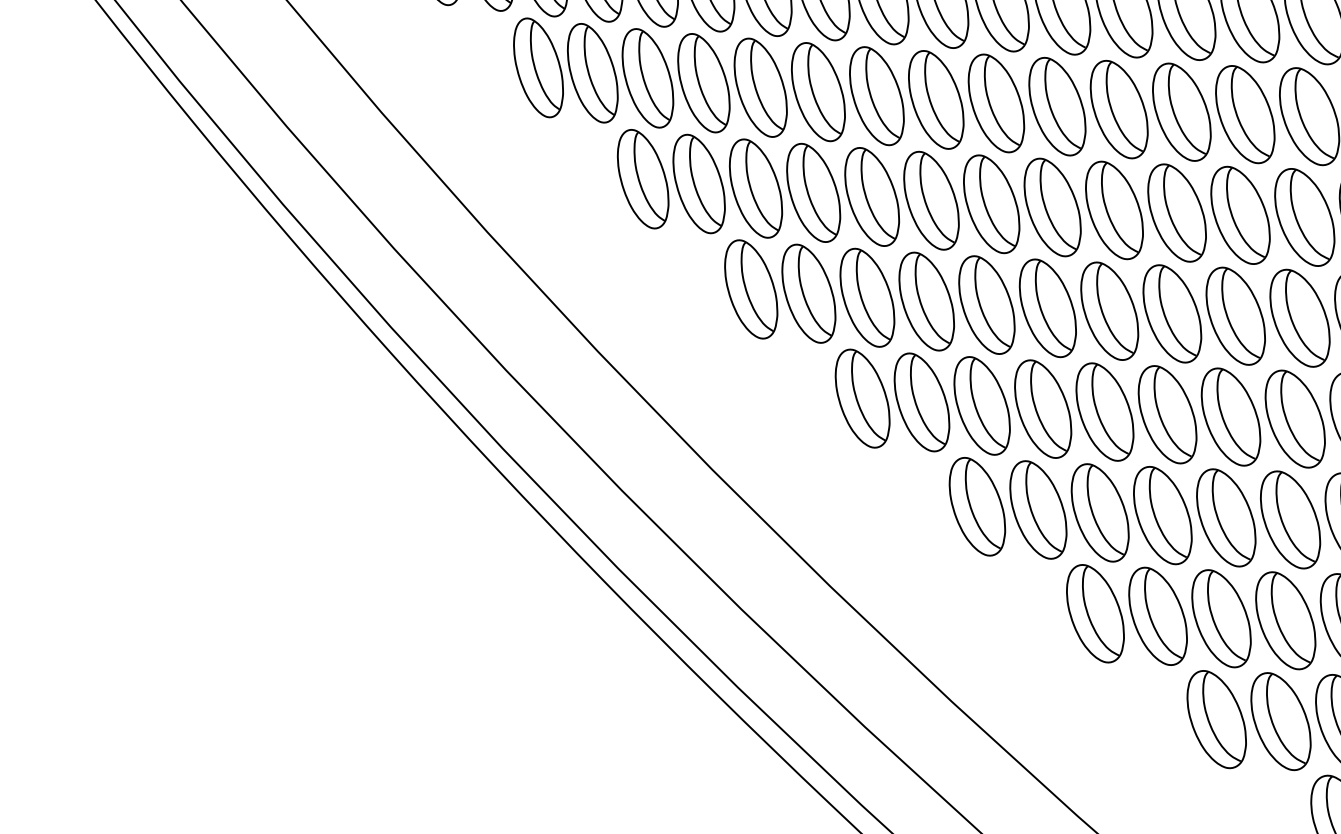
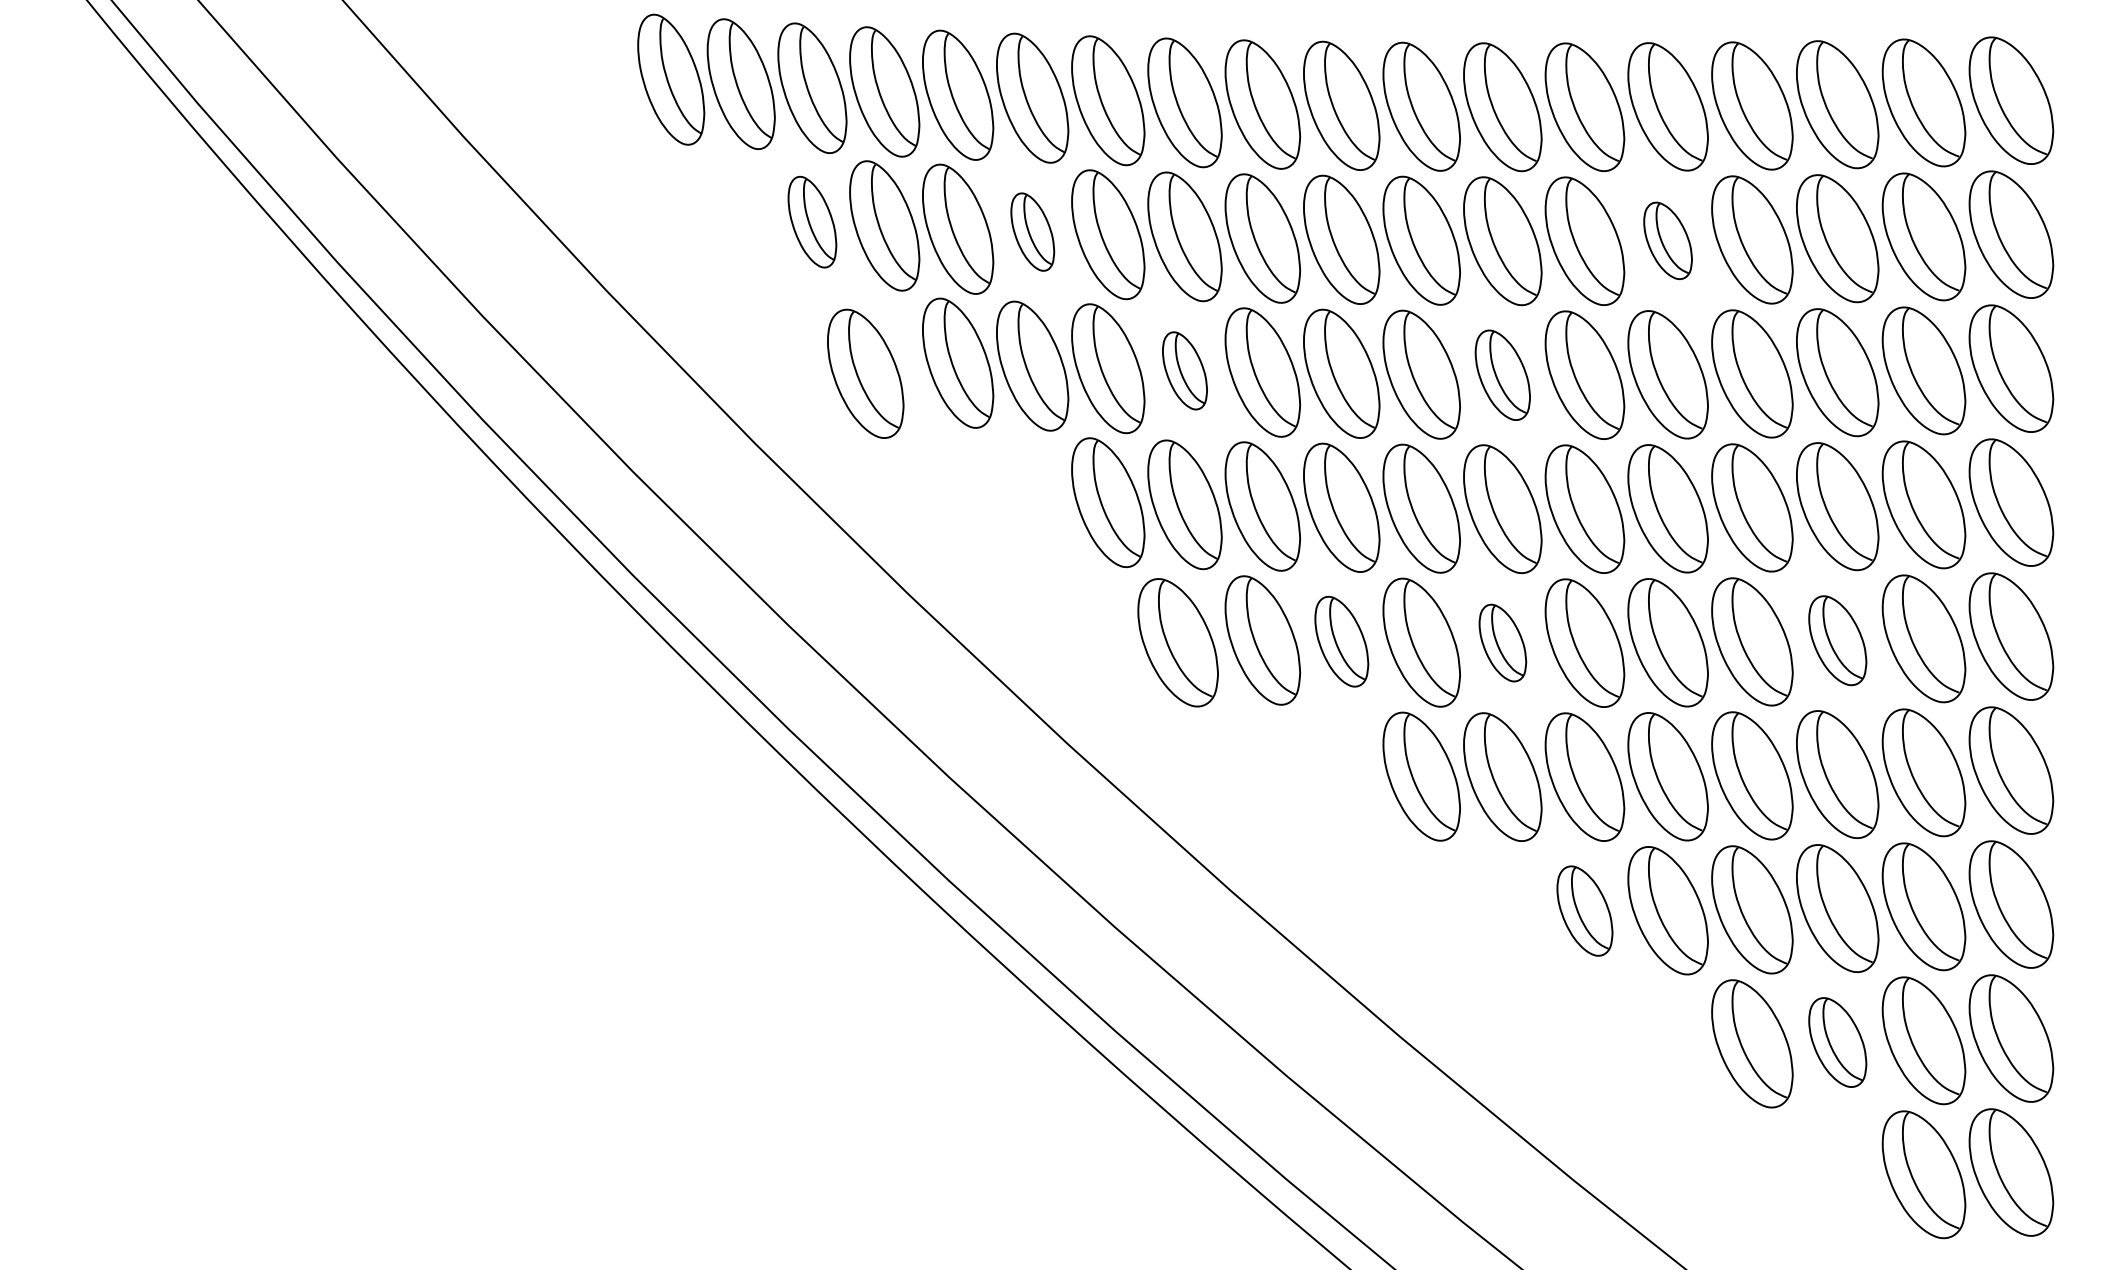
part: (538, 67) -> (812, 221), size x0.7
part: (703, 82) -> (1032, 231), size x0.6
part: (1181, 111) -> (1667, 240), size x0.6
part: (573, 183) -> (865, 373), added
part: (813, 192) -> (1184, 370), size x0.6
part: (1052, 207) -> (1502, 375), size x0.7
part: (798, 397) -> (1177, 642), added
part: (921, 402) -> (1341, 641), size x0.7
part: (1042, 408) -> (1502, 642), size x0.6
part: (1295, 419) -> (1837, 640), size x0.7
part: (1095, 613) -> (1584, 910), size x0.7
part: (1280, 721) -> (1837, 1042), size x0.7

